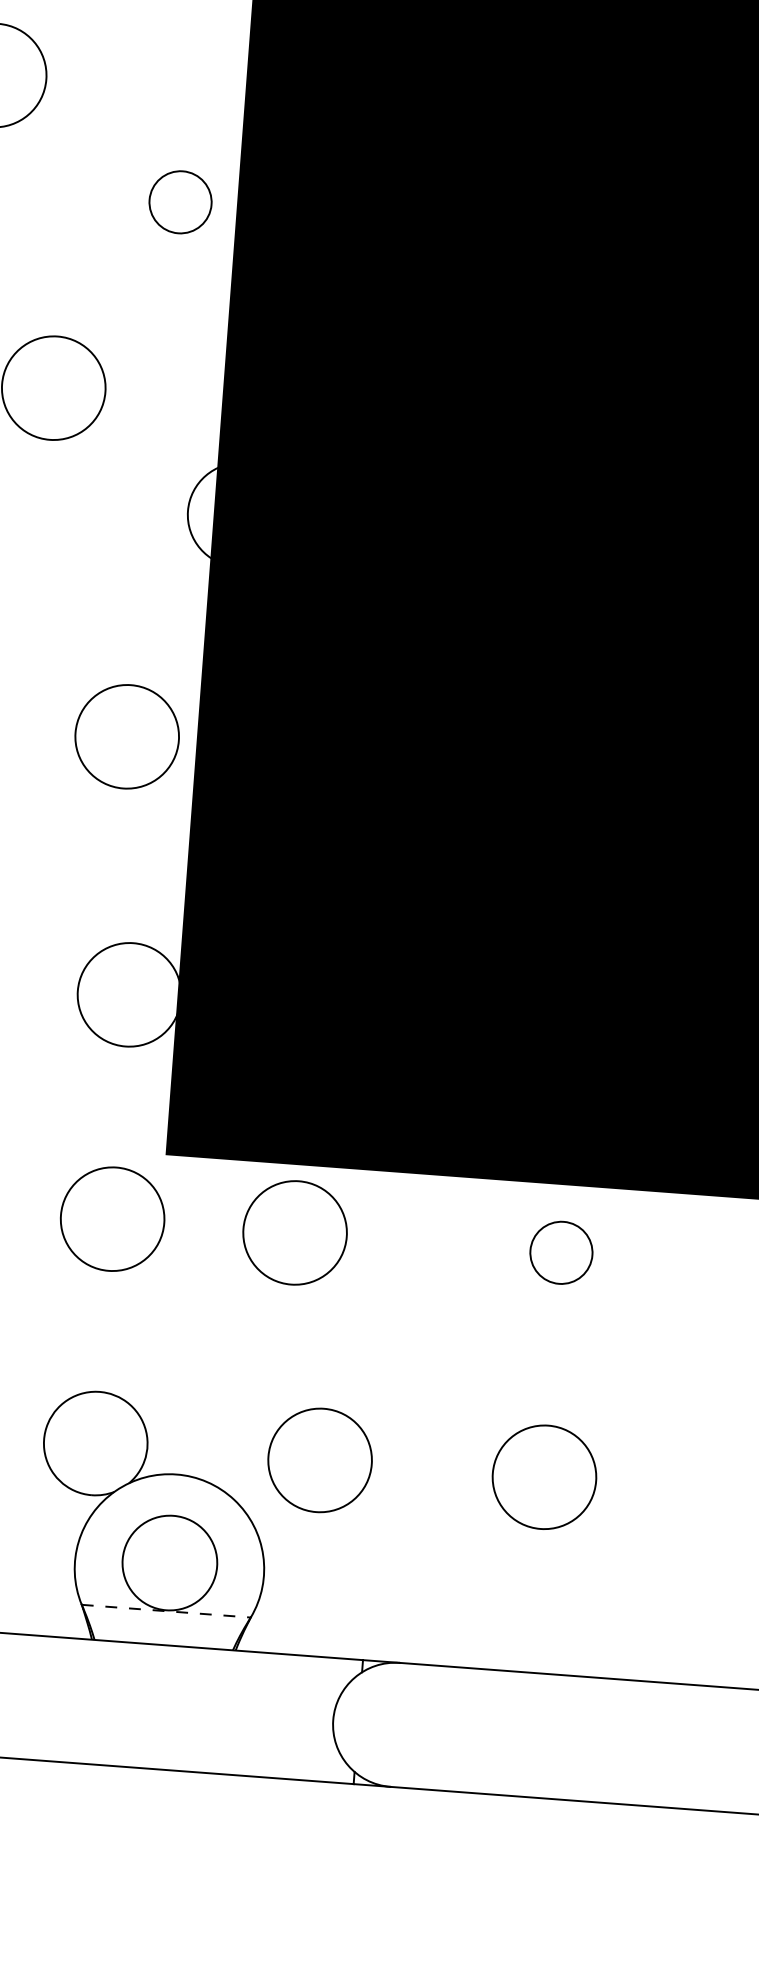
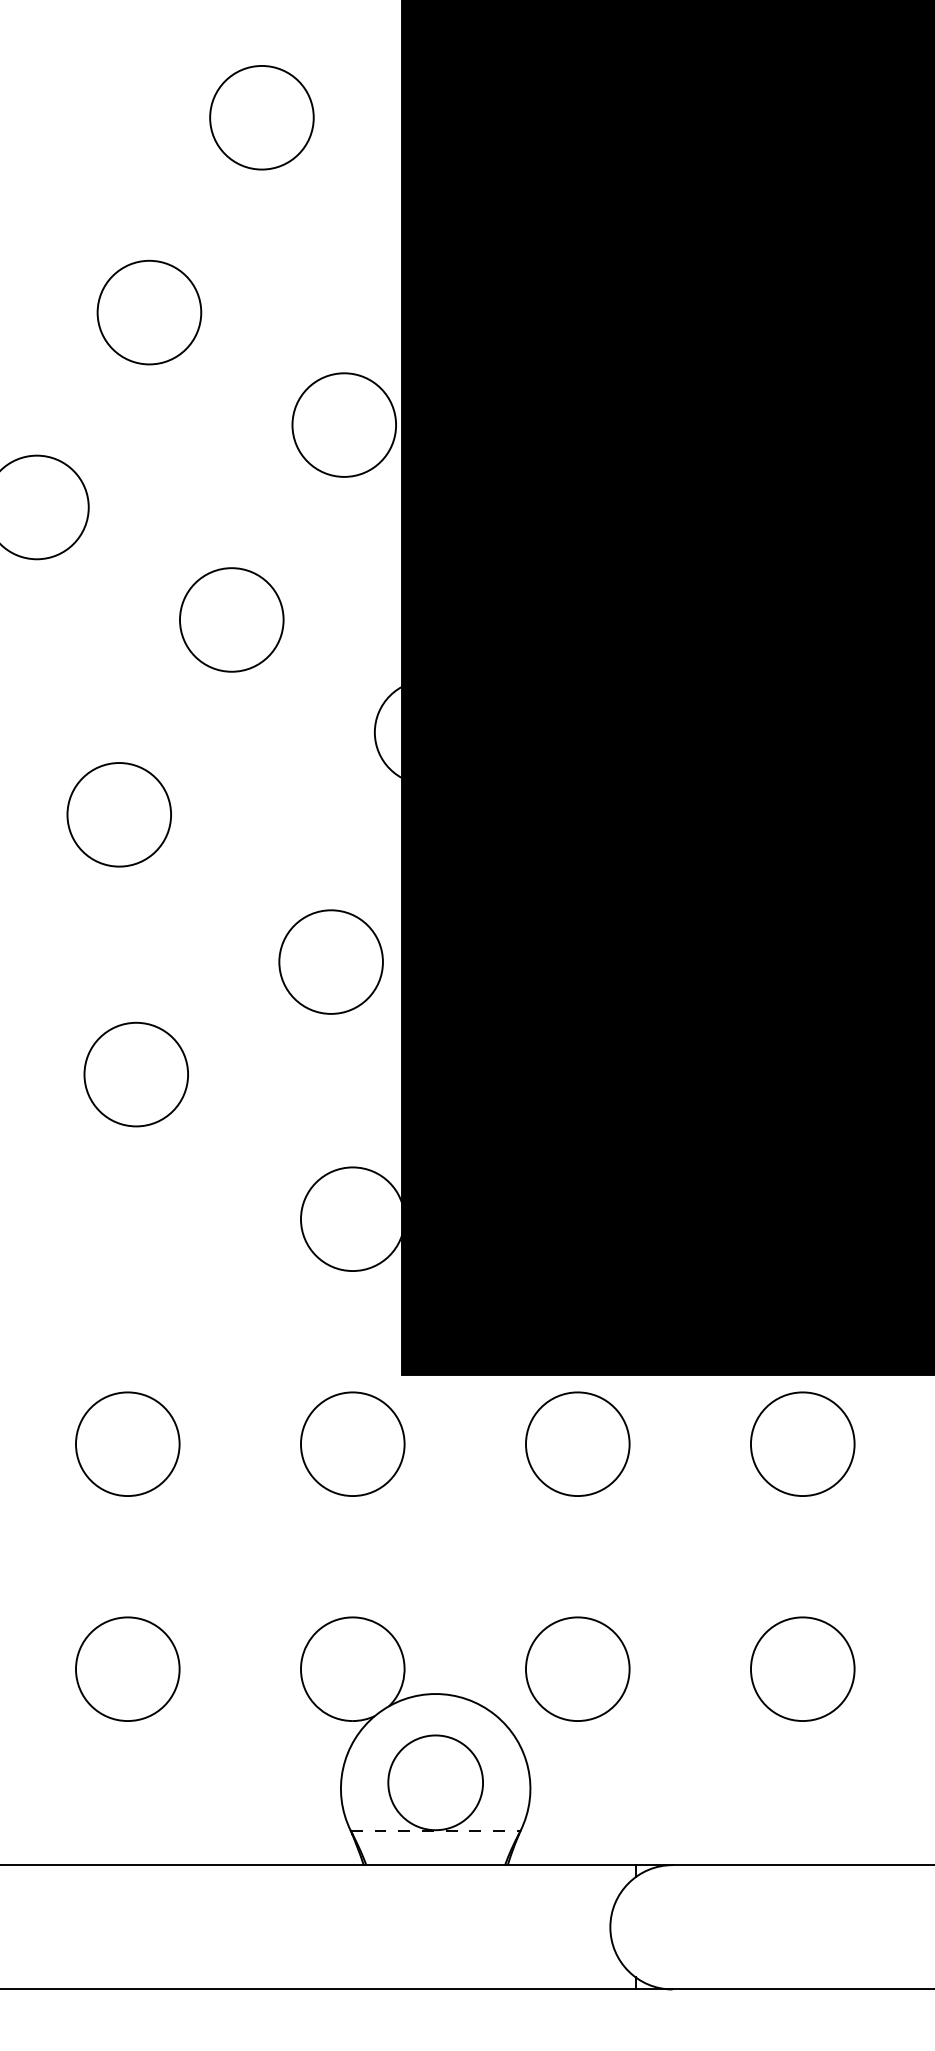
circle: (180, 201) -> (344, 424), size x1.67
circle: (294, 1232) -> (577, 1443), moved
circle: (561, 1252) -> (802, 1443), size x1.67

